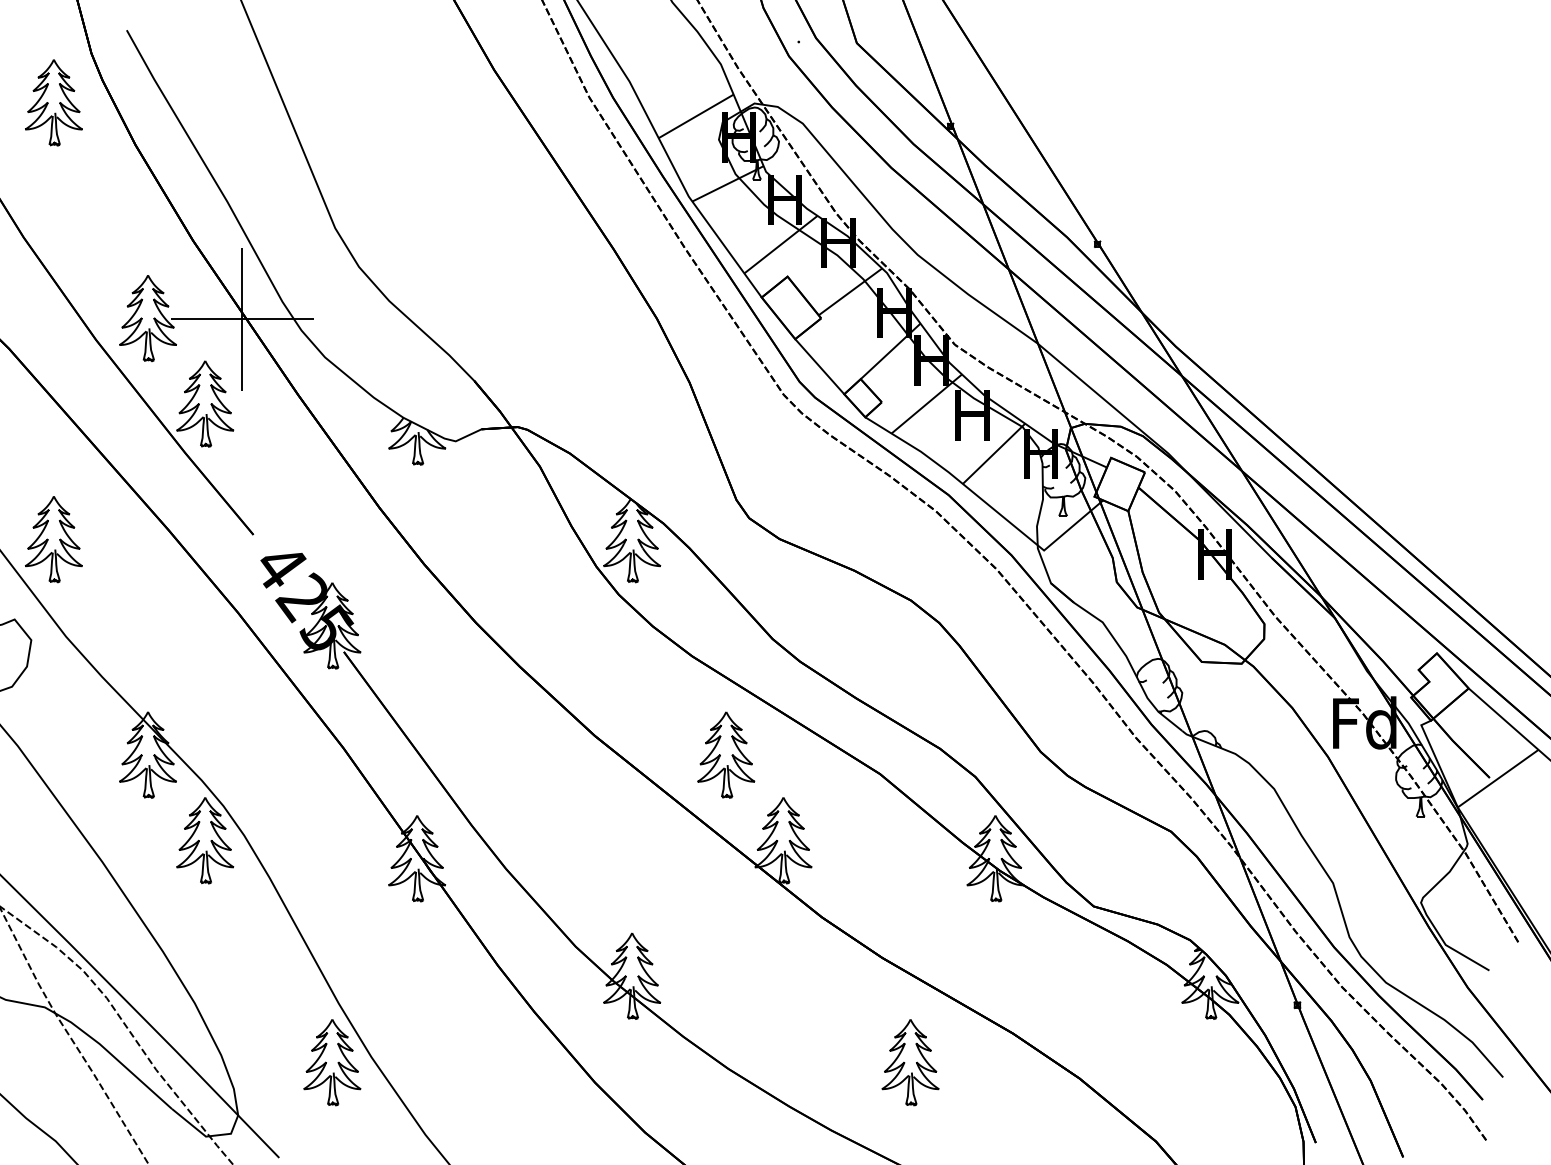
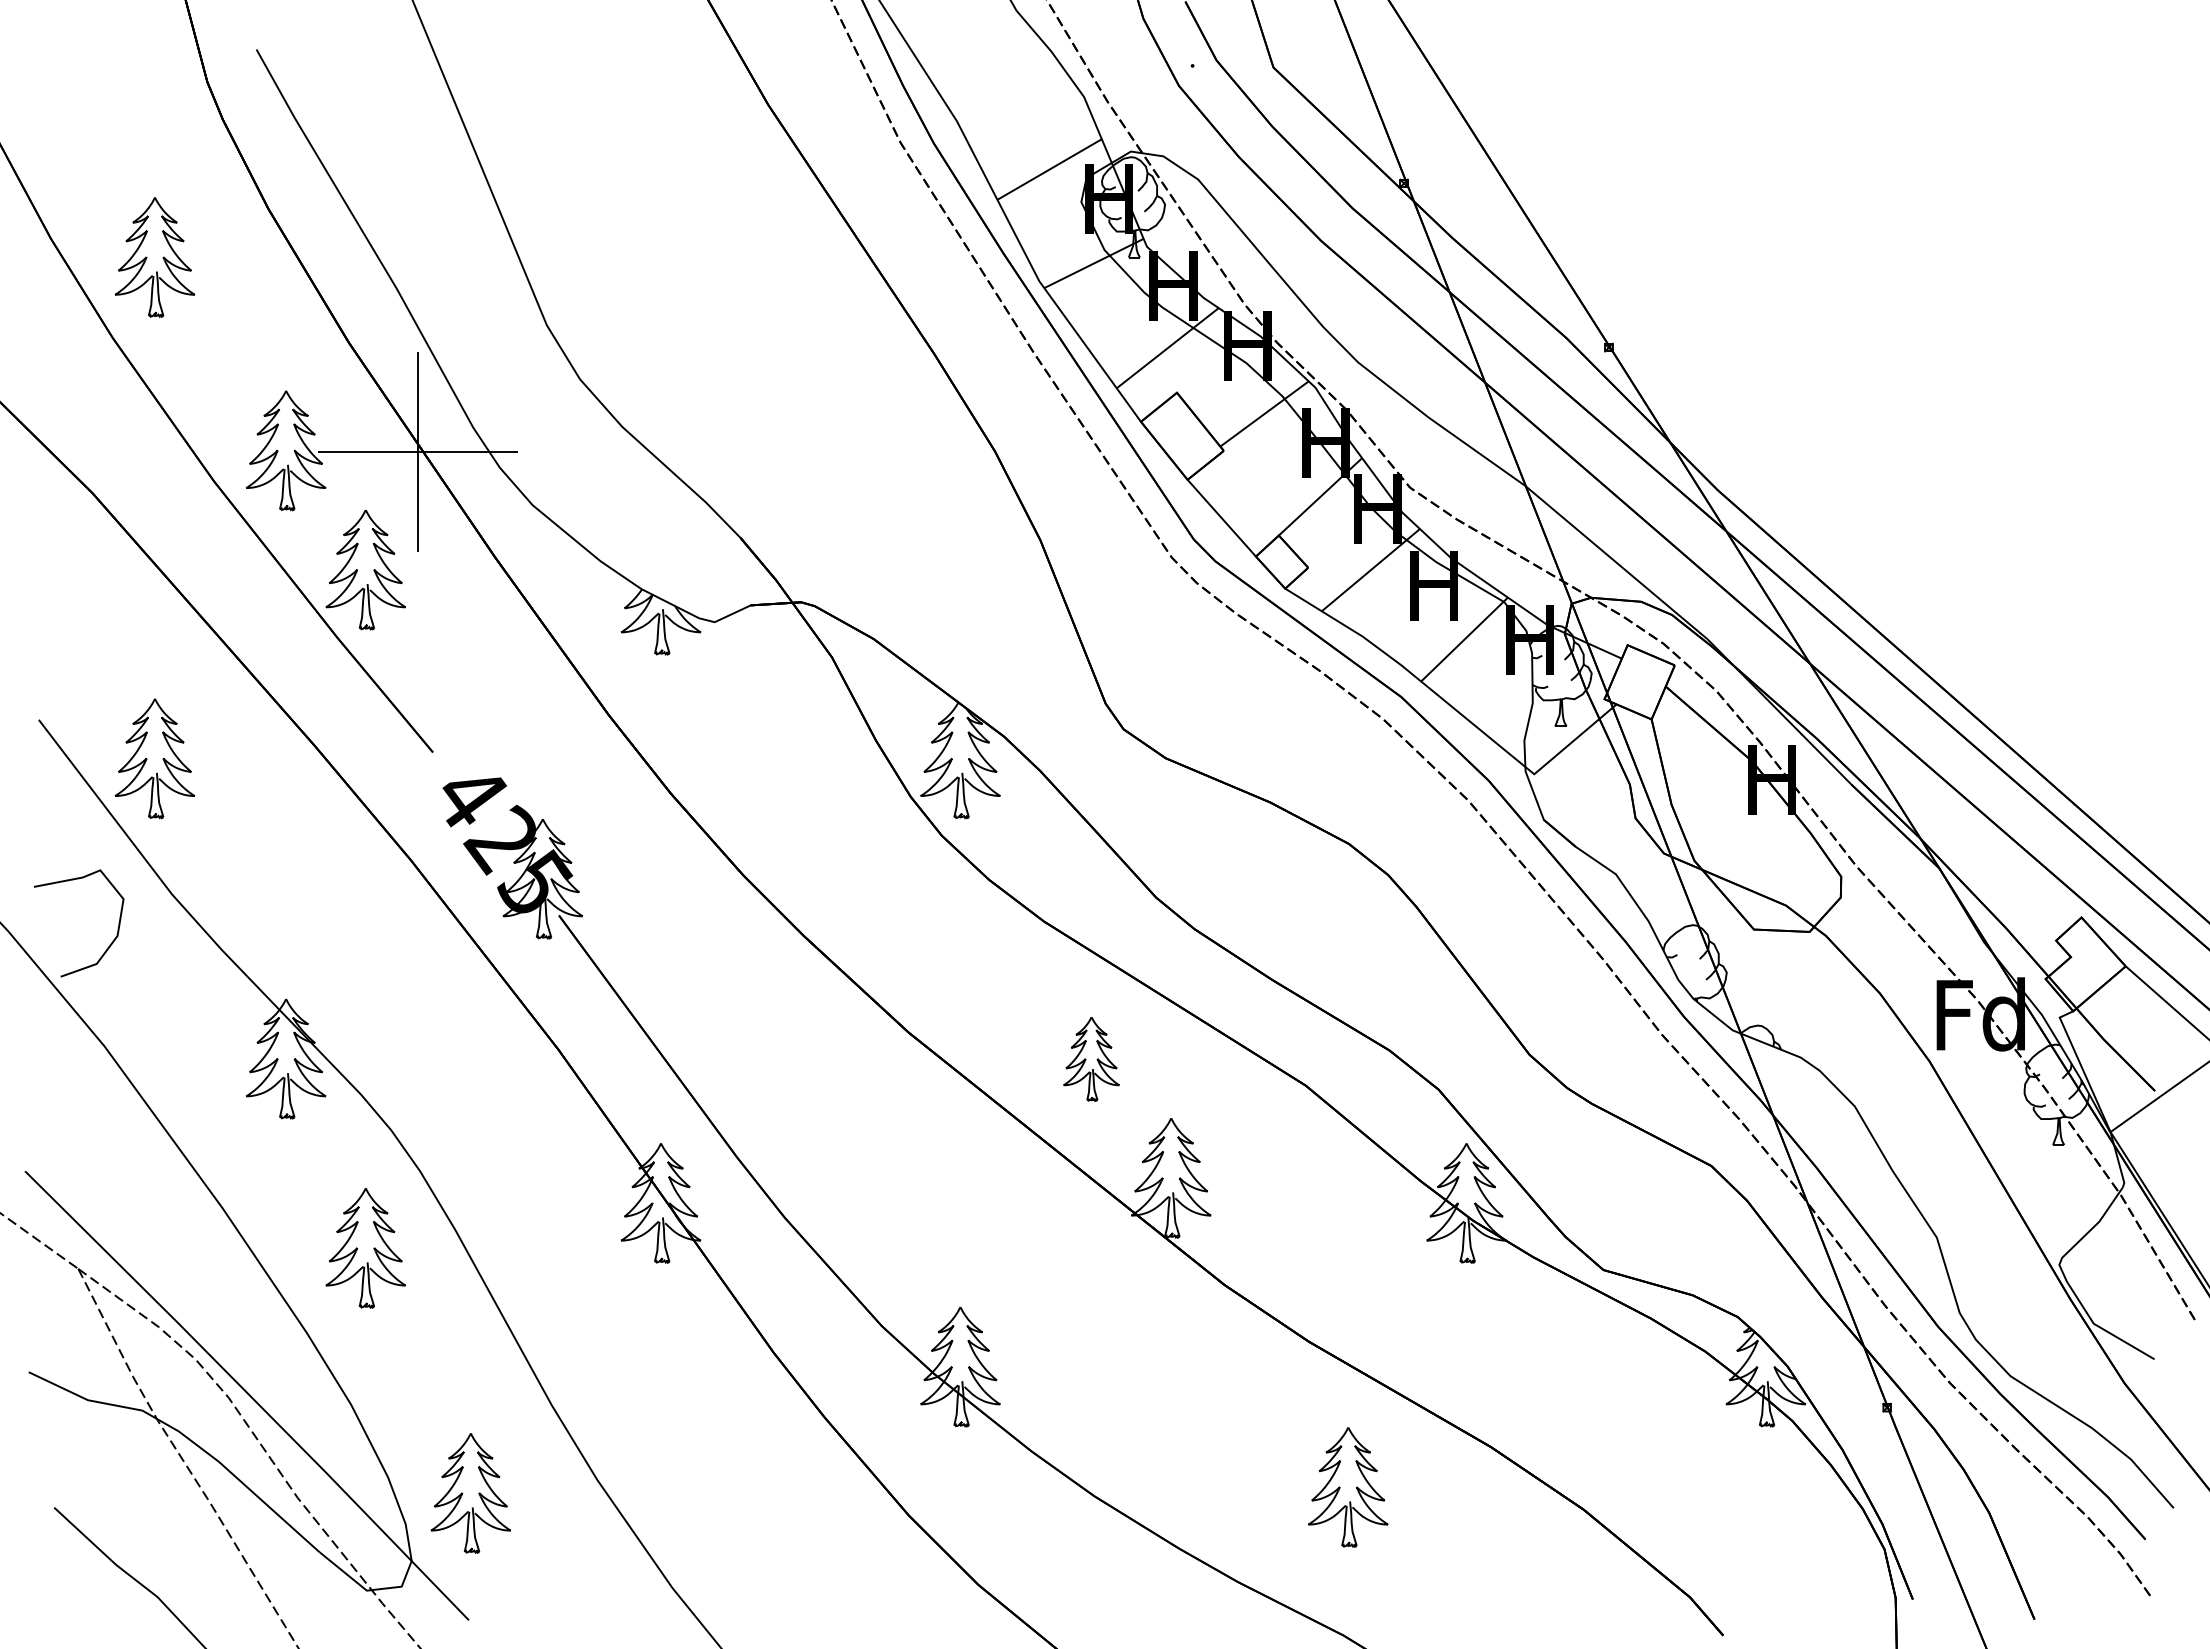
part: (53, 102) -> (154, 257), moved
part: (726, 755) -> (1091, 1059), size x0.7
part: (205, 840) -> (365, 1248), moved
part: (332, 1062) -> (470, 1493), moved

